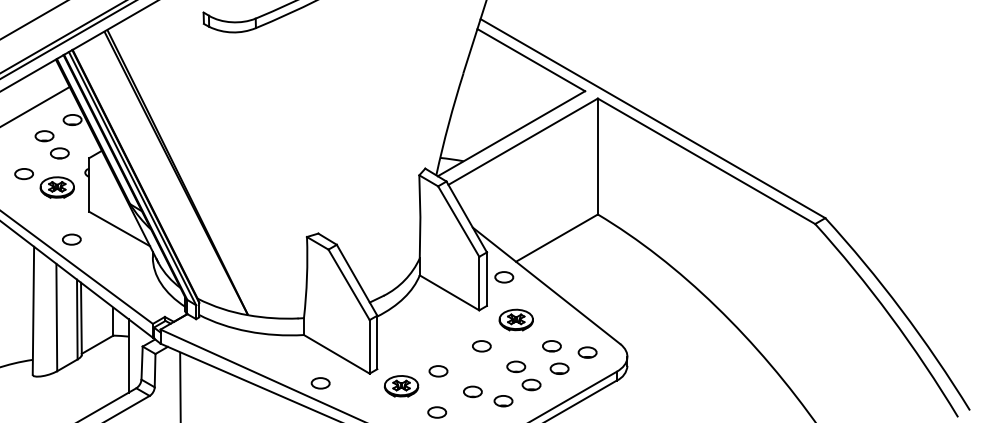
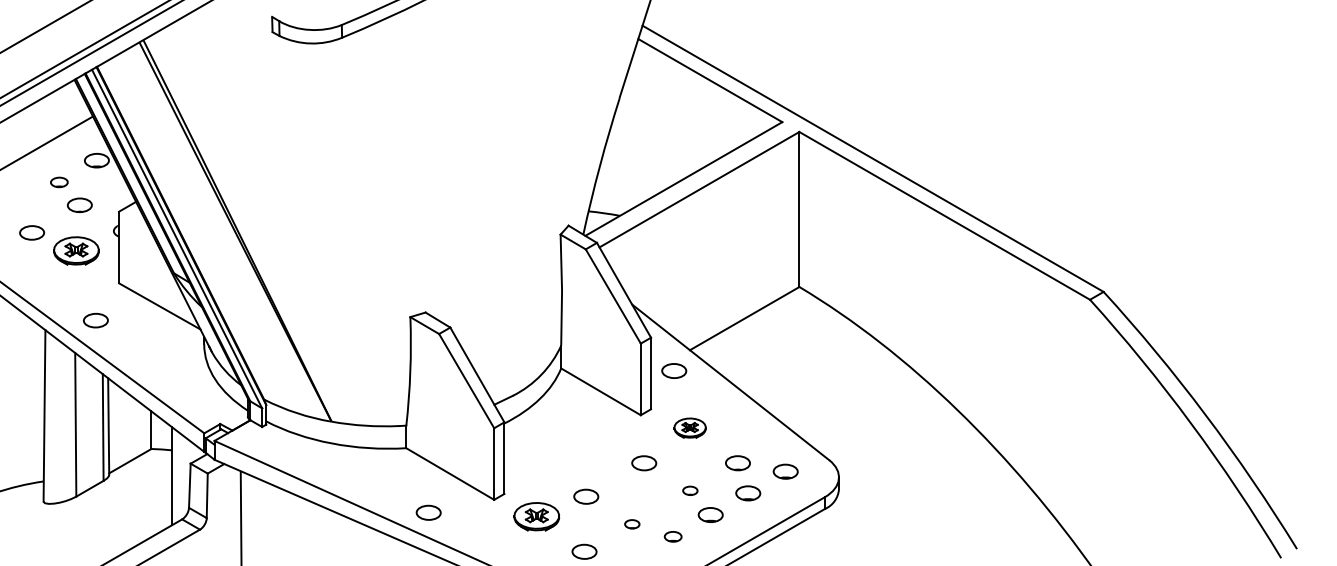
part: (44, 136) -> (59, 182), size x0.7
part: (515, 319) -> (689, 427), size x0.7
part: (516, 366) -> (690, 490), size x0.6
part: (472, 391) -> (631, 523), size x0.6
part: (503, 401) -> (673, 537), size x0.7

